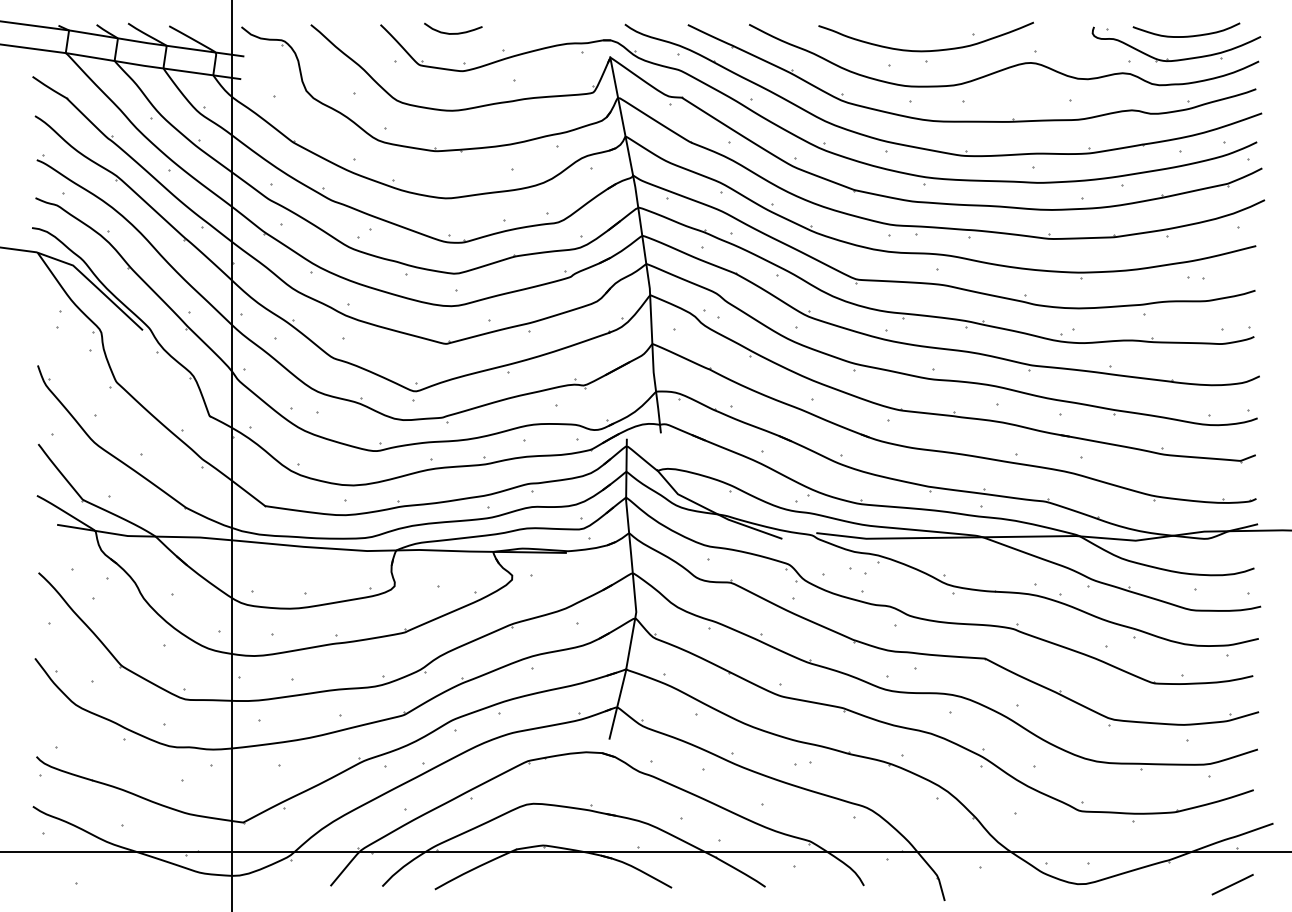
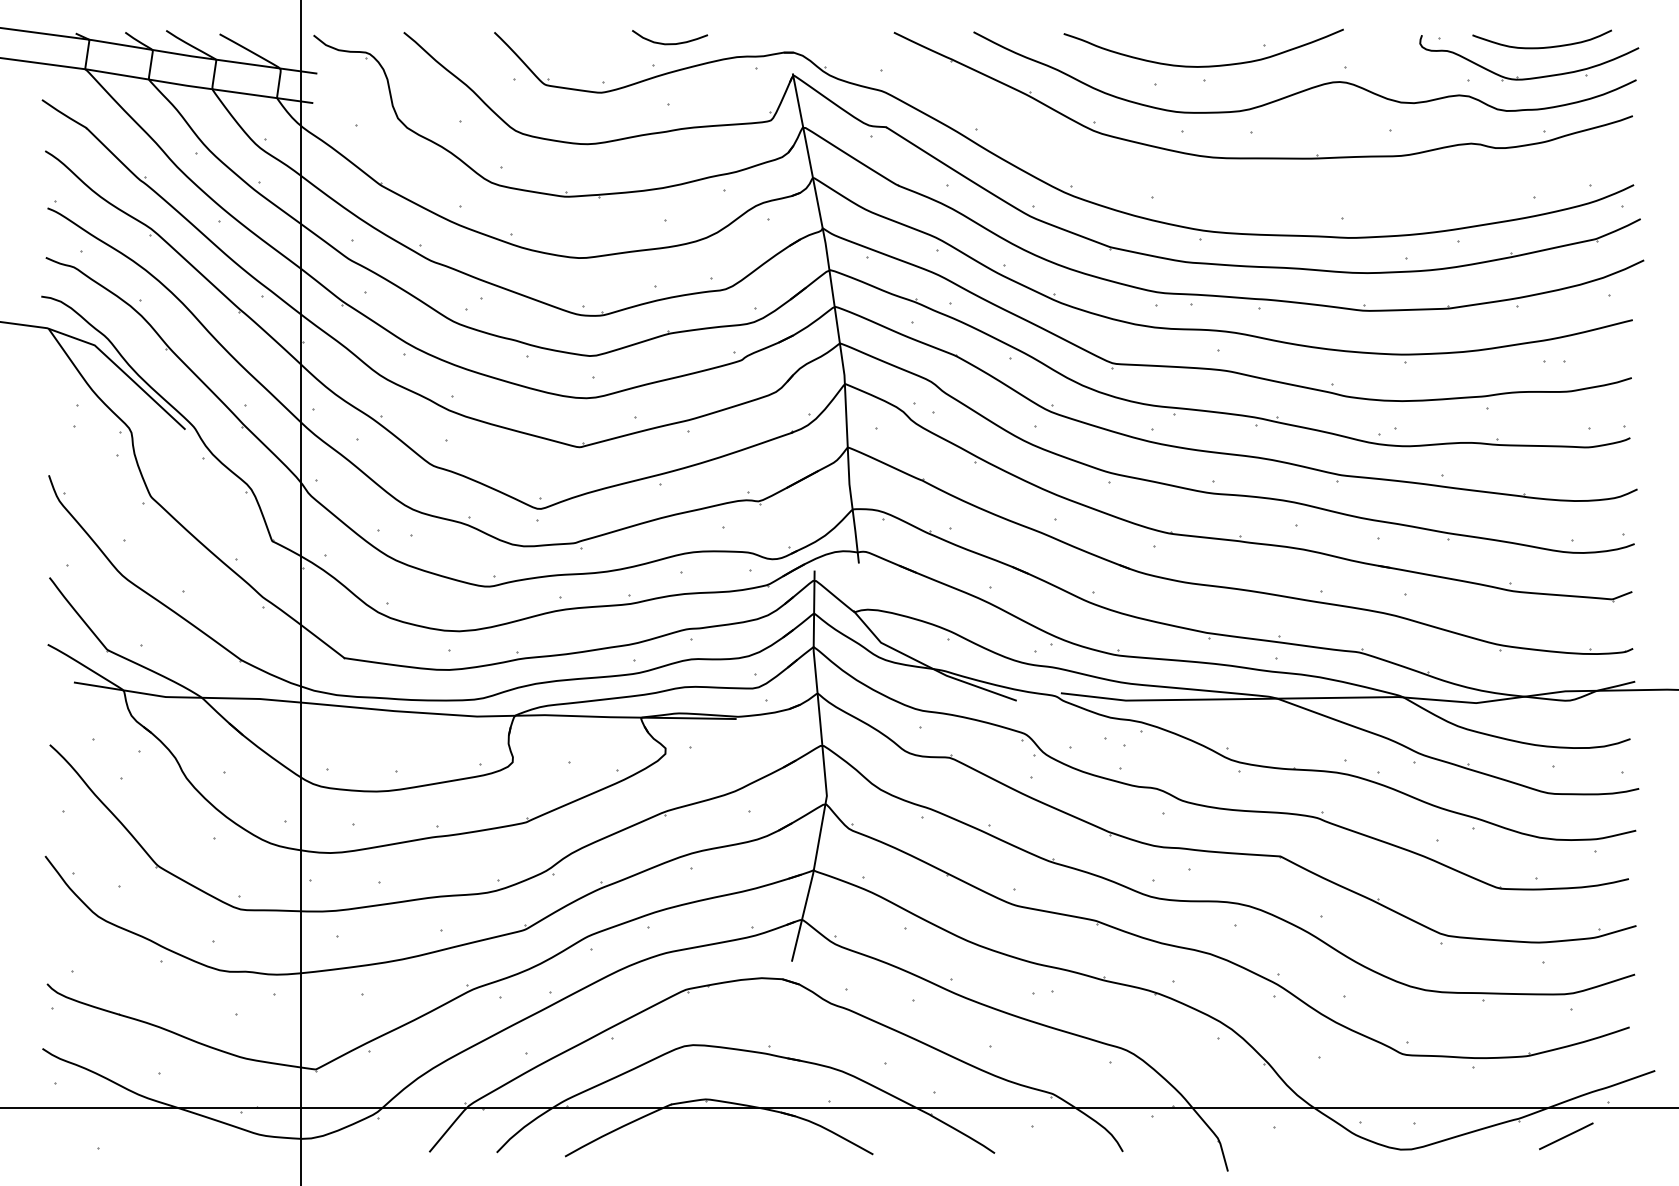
curve: (453, 33) -> (670, 43), moved
part: (932, 149) -> (1211, 194), removed
line: (1232, 884) -> (1566, 1136), moved

